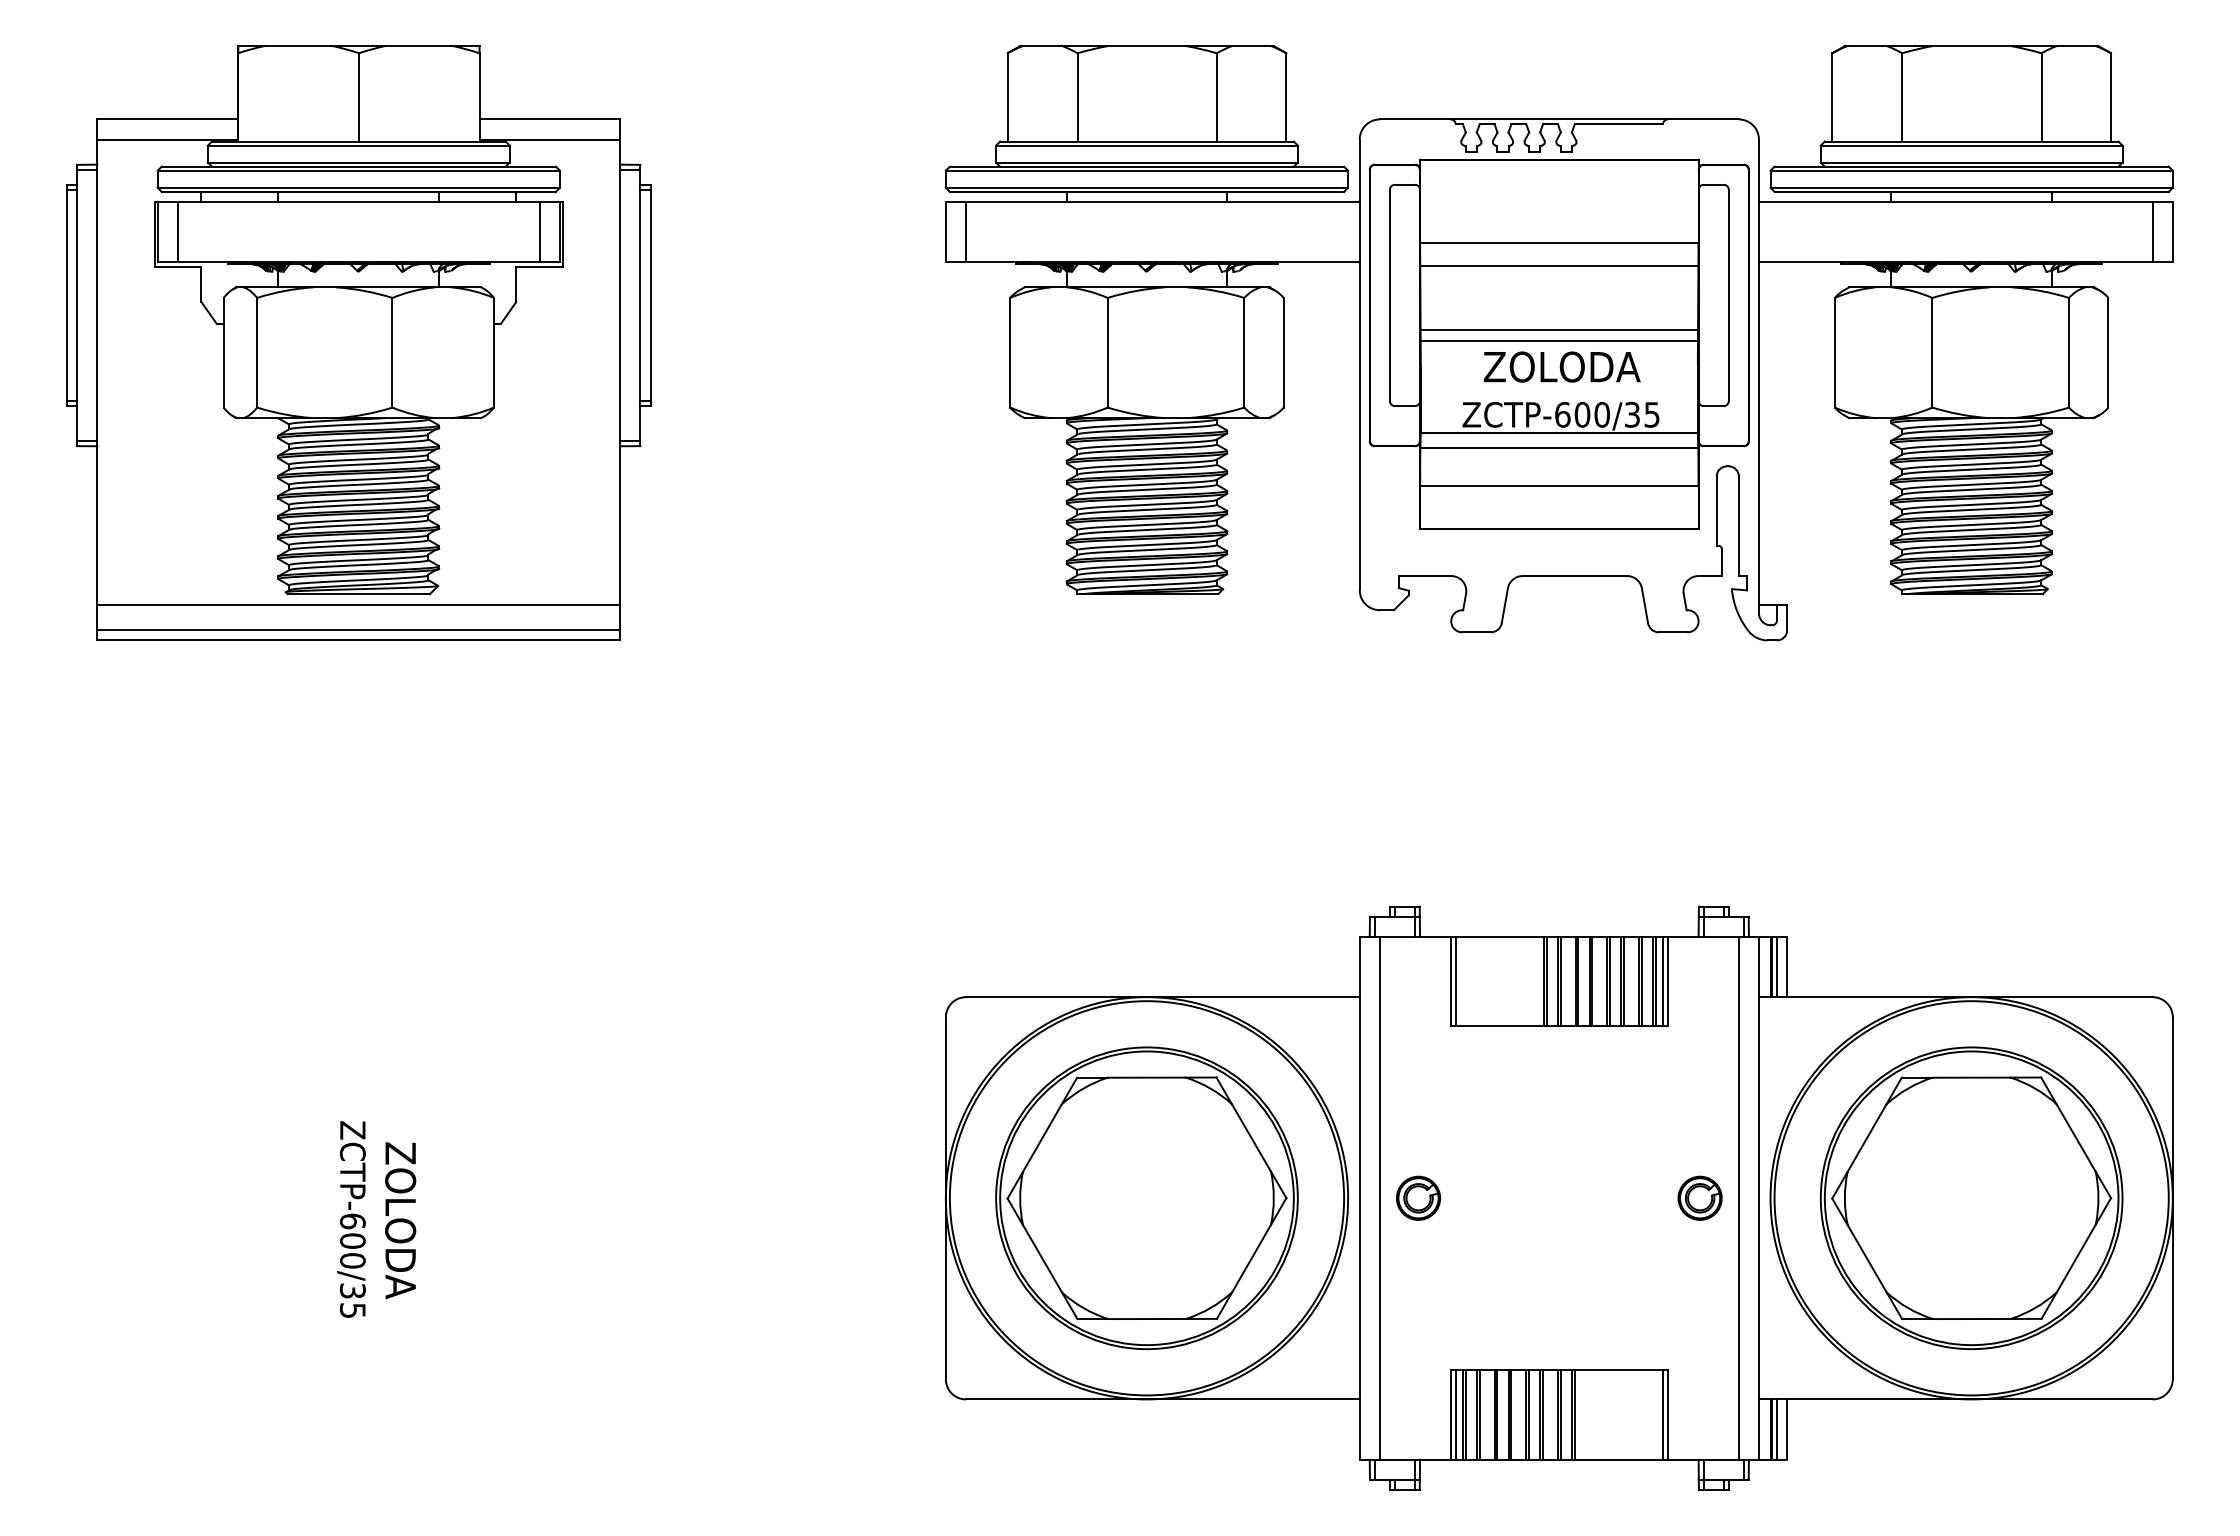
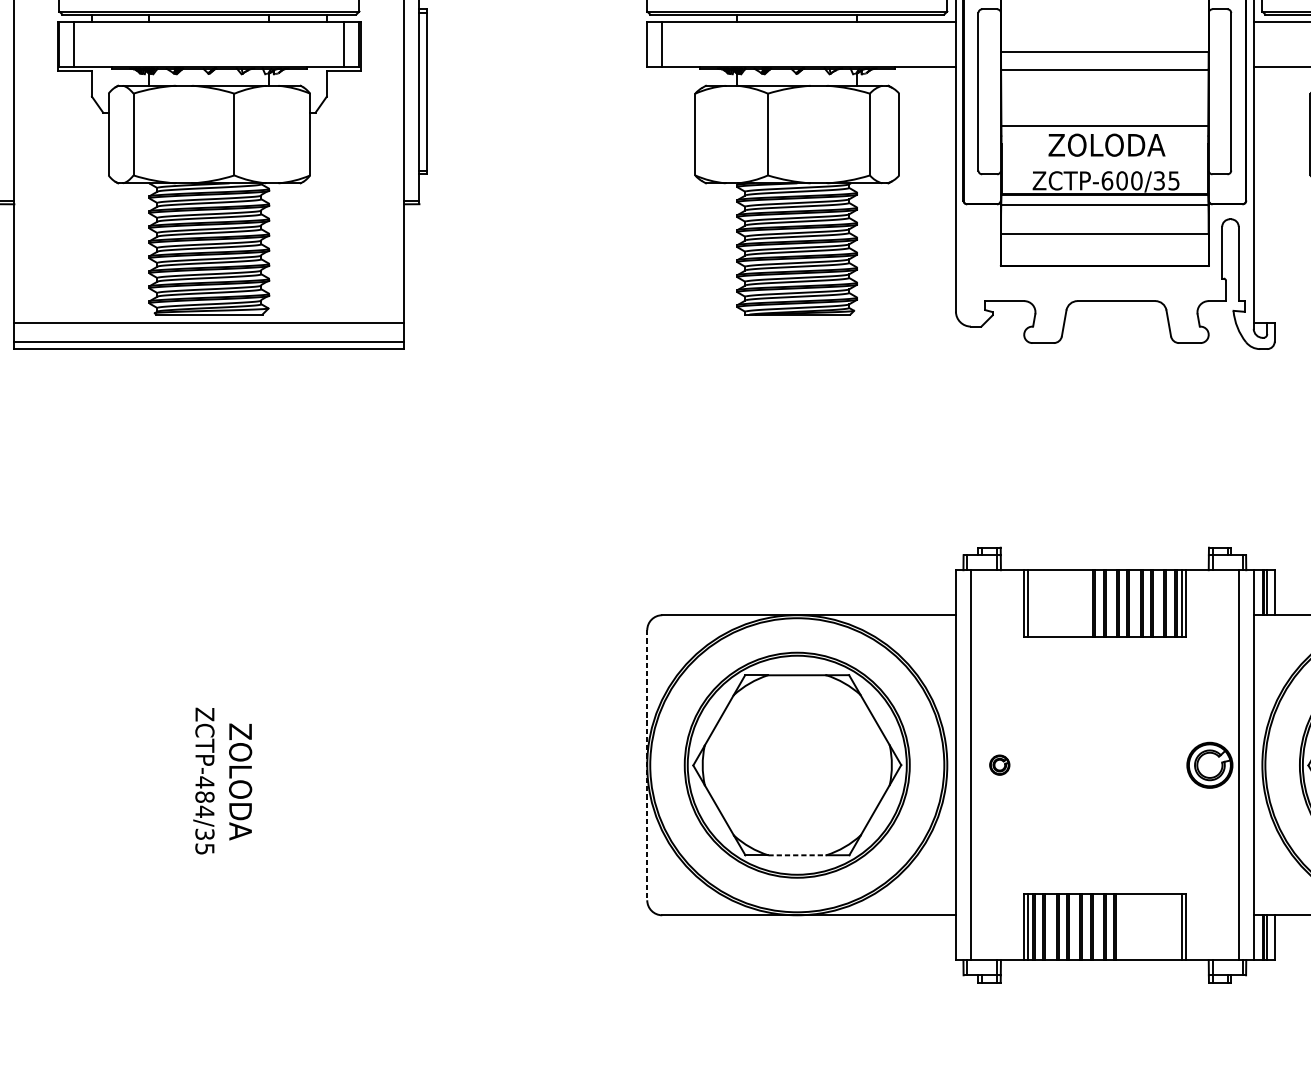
line: (1558, 329) -> (1104, 117), removed
part: (1418, 1197) -> (999, 764), size x0.6
part: (1699, 1197) -> (1209, 764), size x1.4
line: (945, 1198) -> (646, 765), solid -> dashed
text: (352, 1240) -> (204, 796), ZCTP-600/35 -> ZCTP-484/35
line: (1147, 1319) -> (797, 855), solid -> dashed

